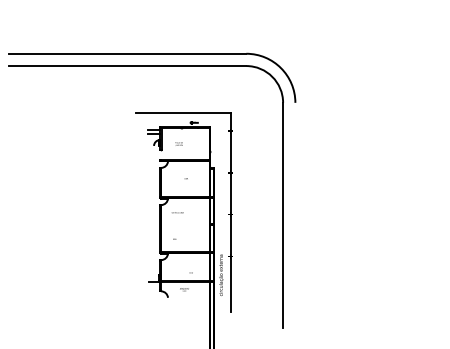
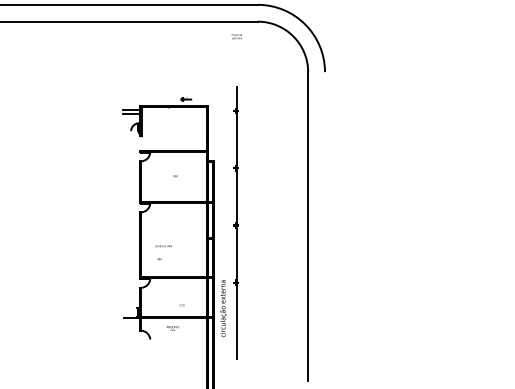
line: (183, 113) -> (171, 86), removed
text: (178, 143) -> (235, 35), moved
text: (177, 212) -> (163, 245), moved

